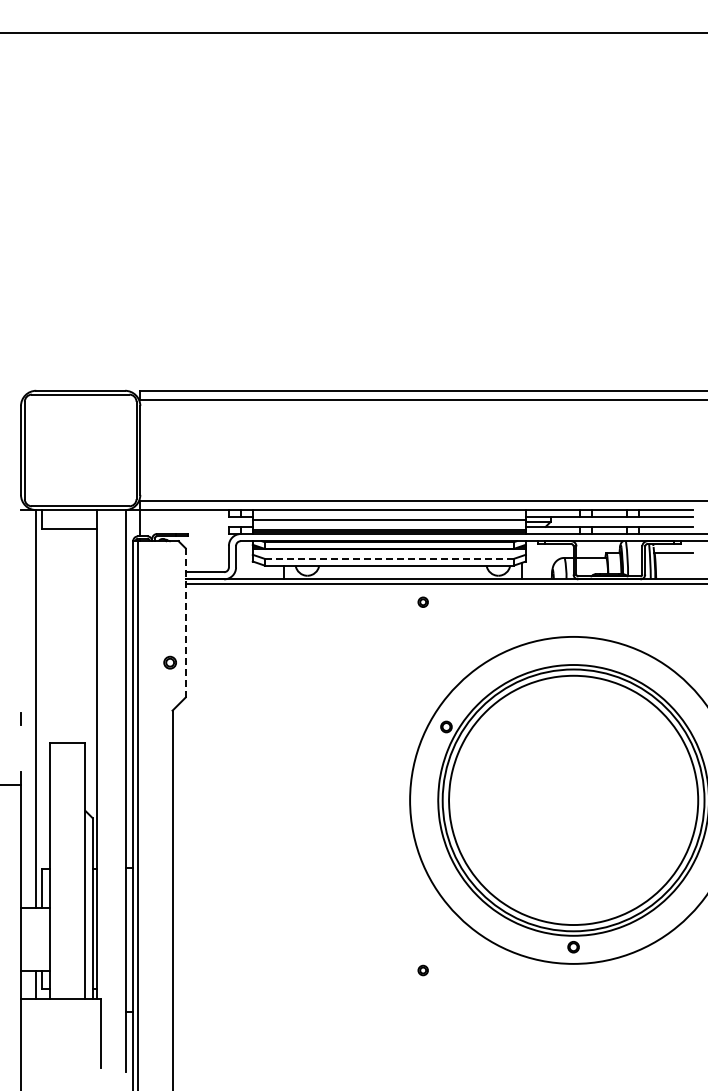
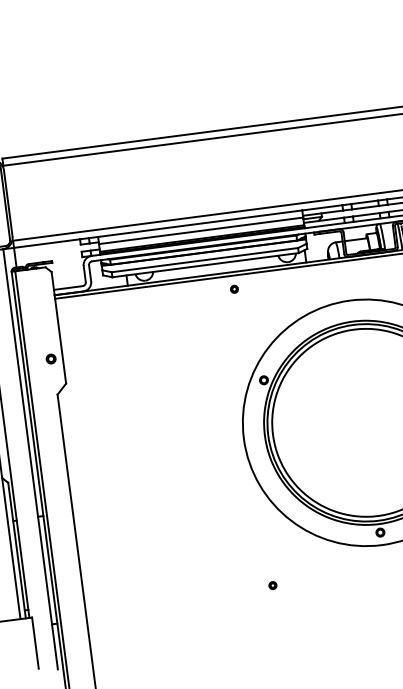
line: (389, 558) -> (205, 259), dashed -> solid
line: (185, 622) -> (58, 327), dashed -> solid
part: (422, 970) -> (272, 585), moved

